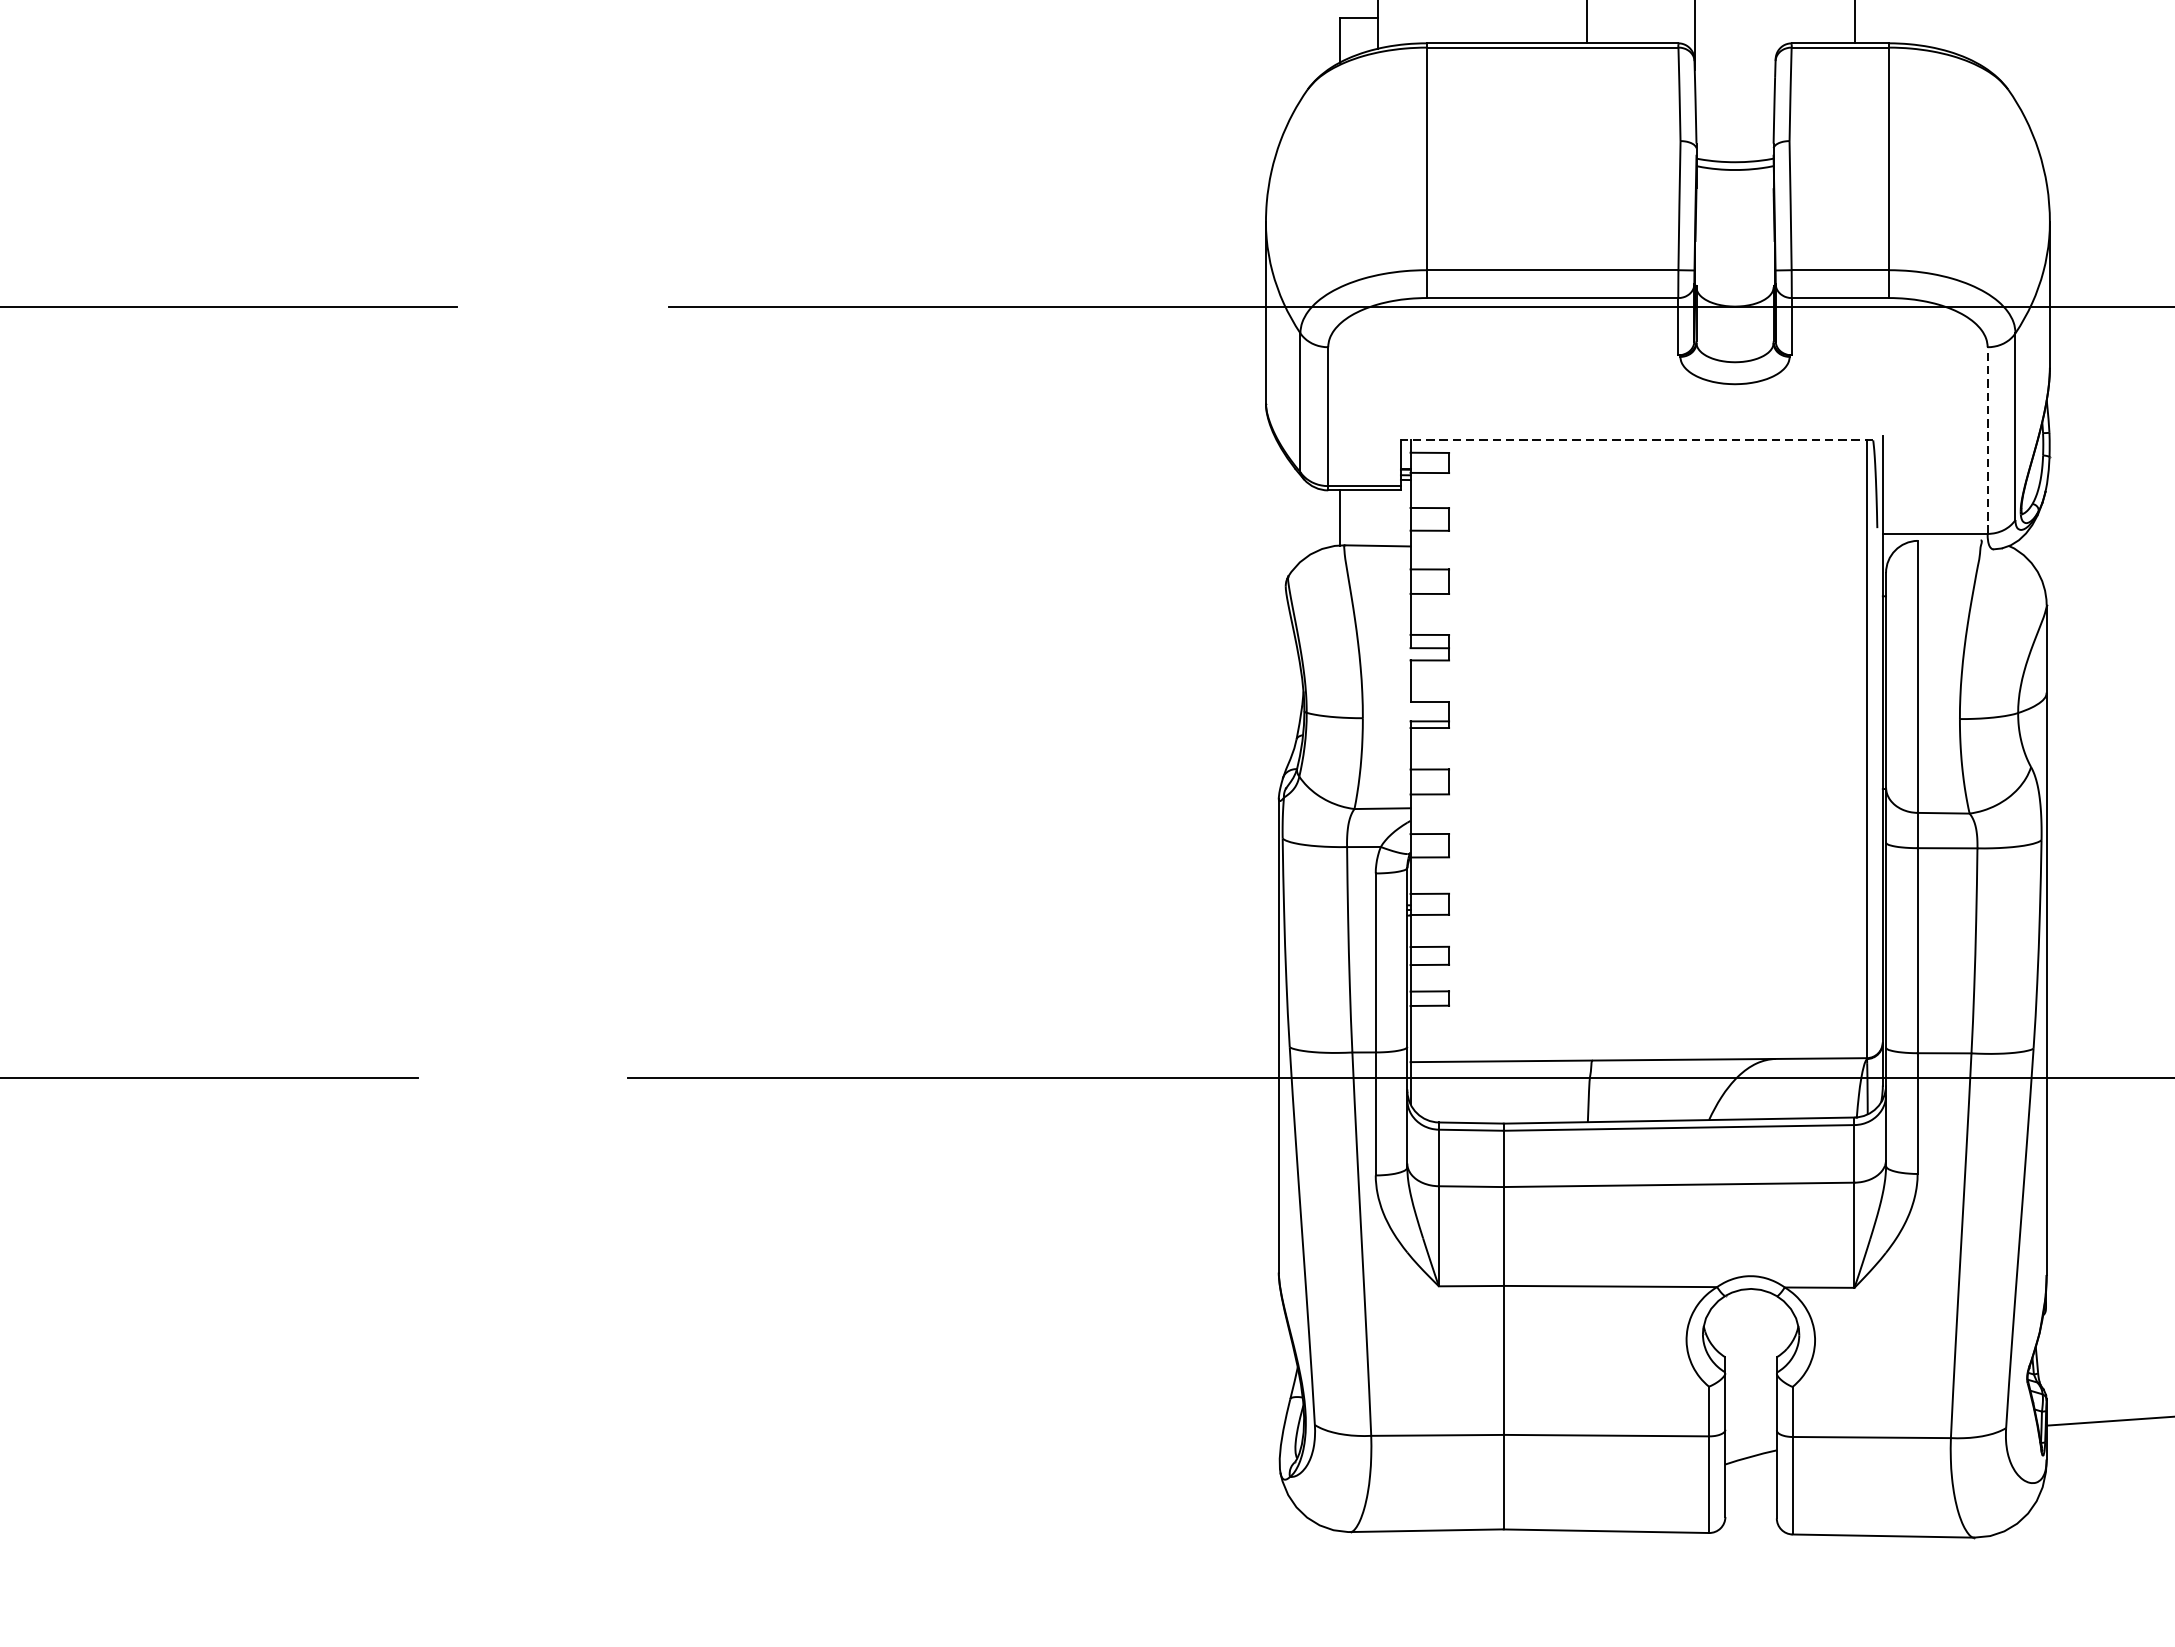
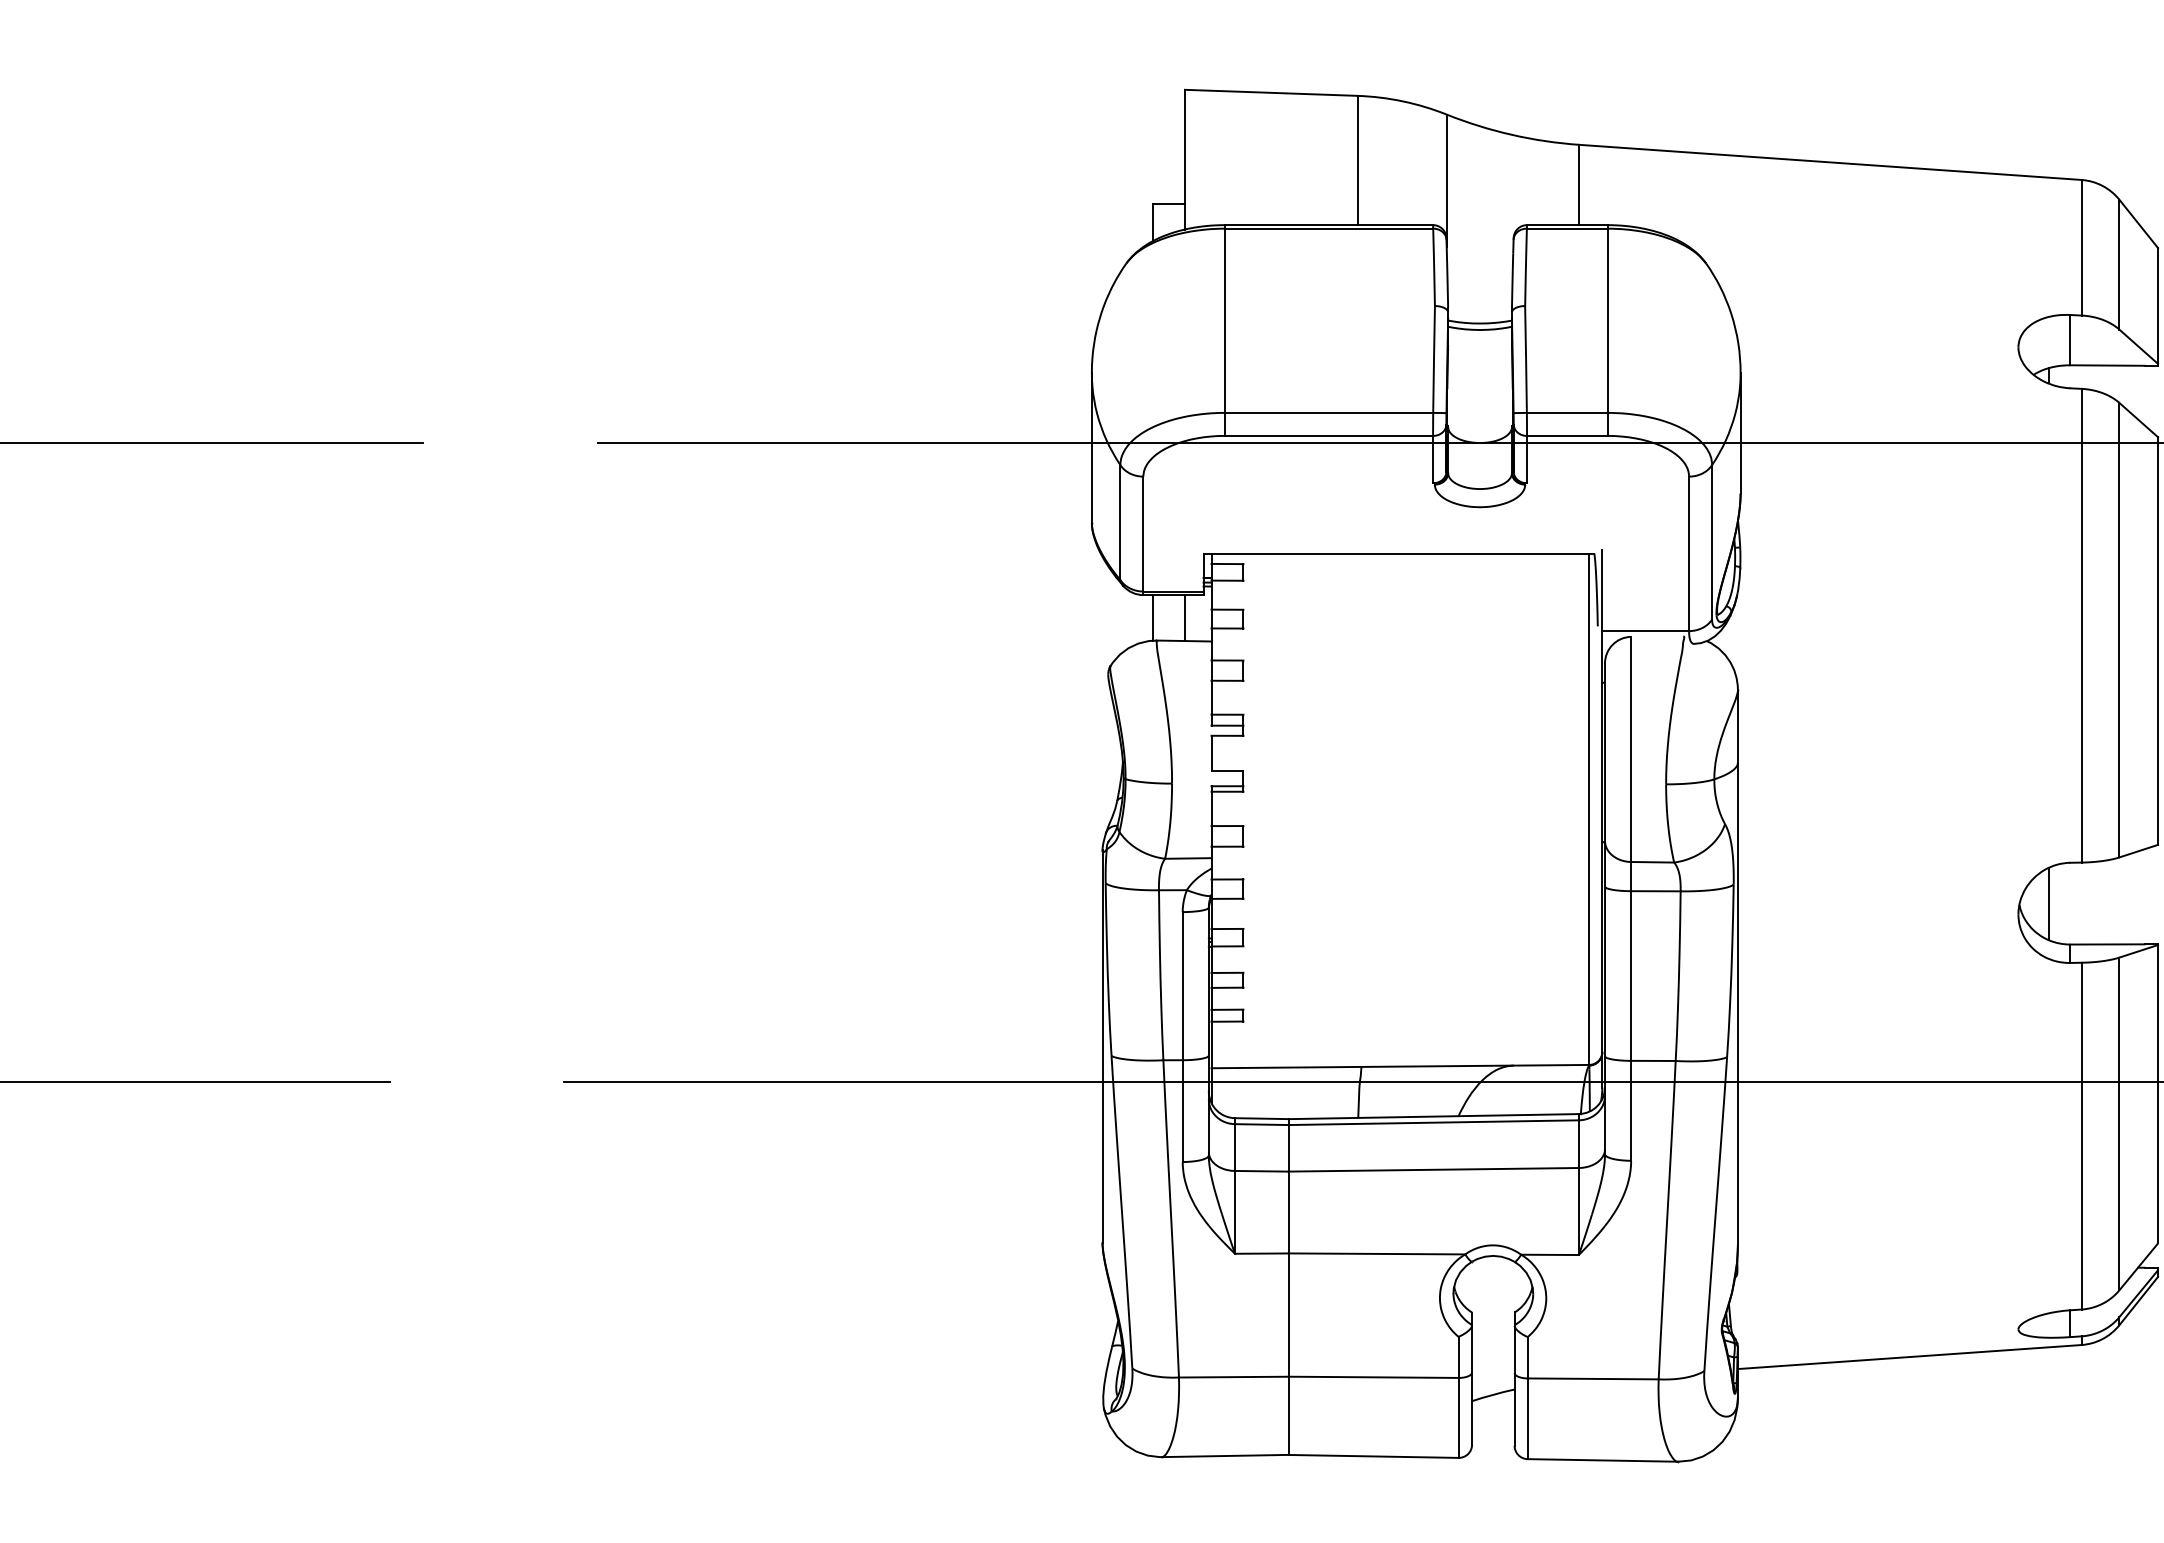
line: (1636, 440) -> (1398, 553), dashed -> solid
line: (1988, 440) -> (1689, 553), dashed -> solid
line: (1377, 518) -> (1184, 618), added

